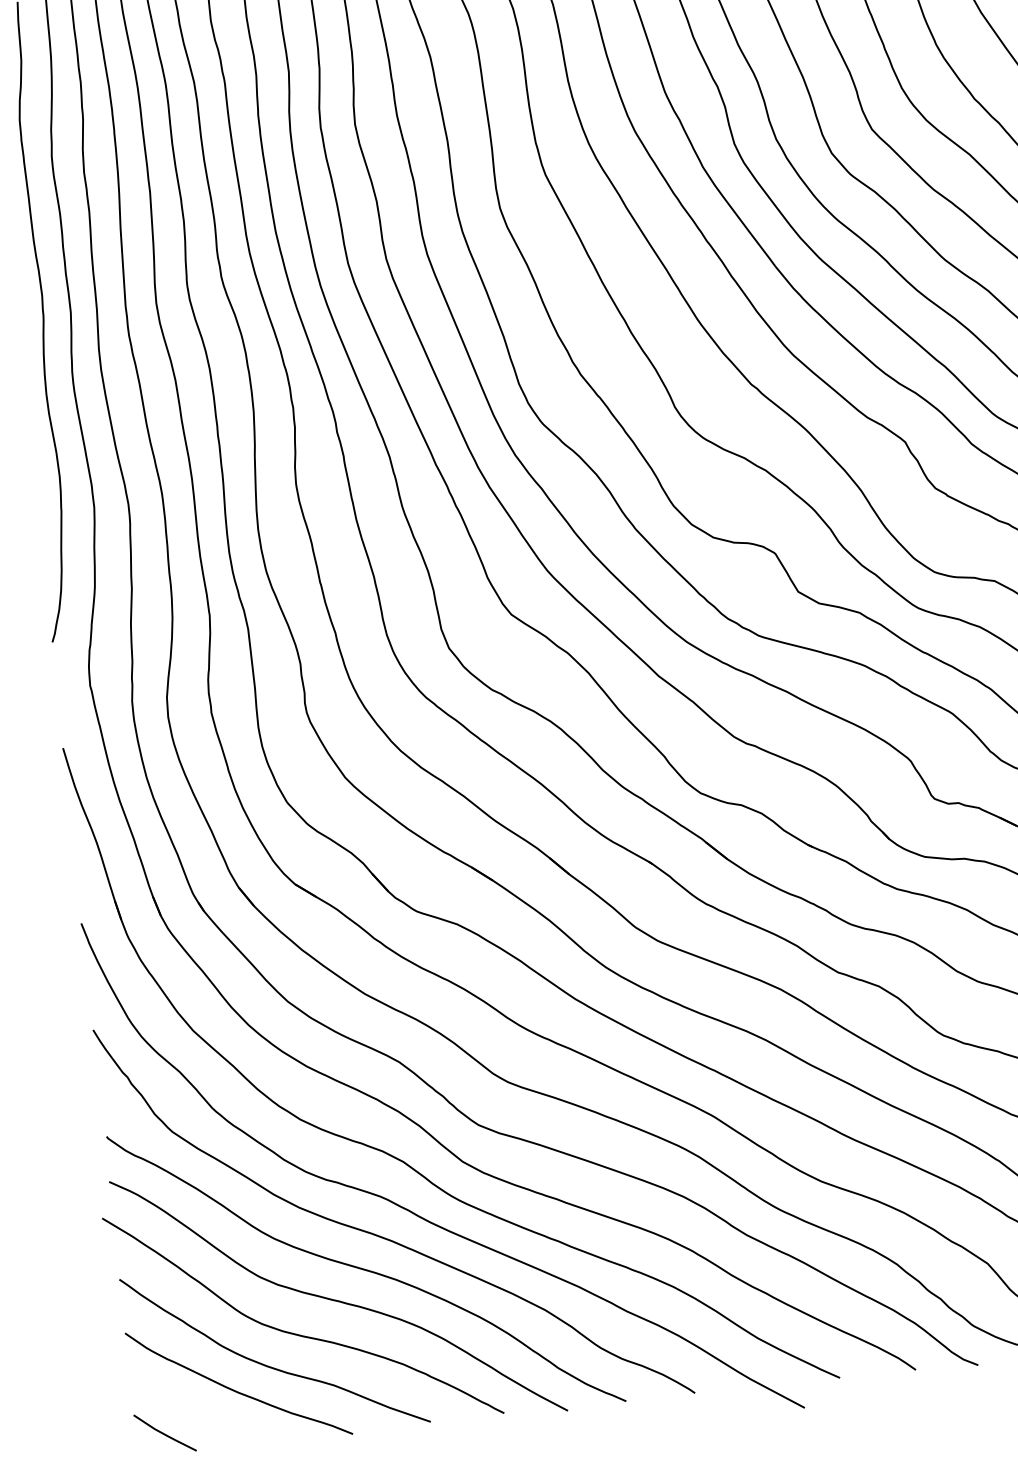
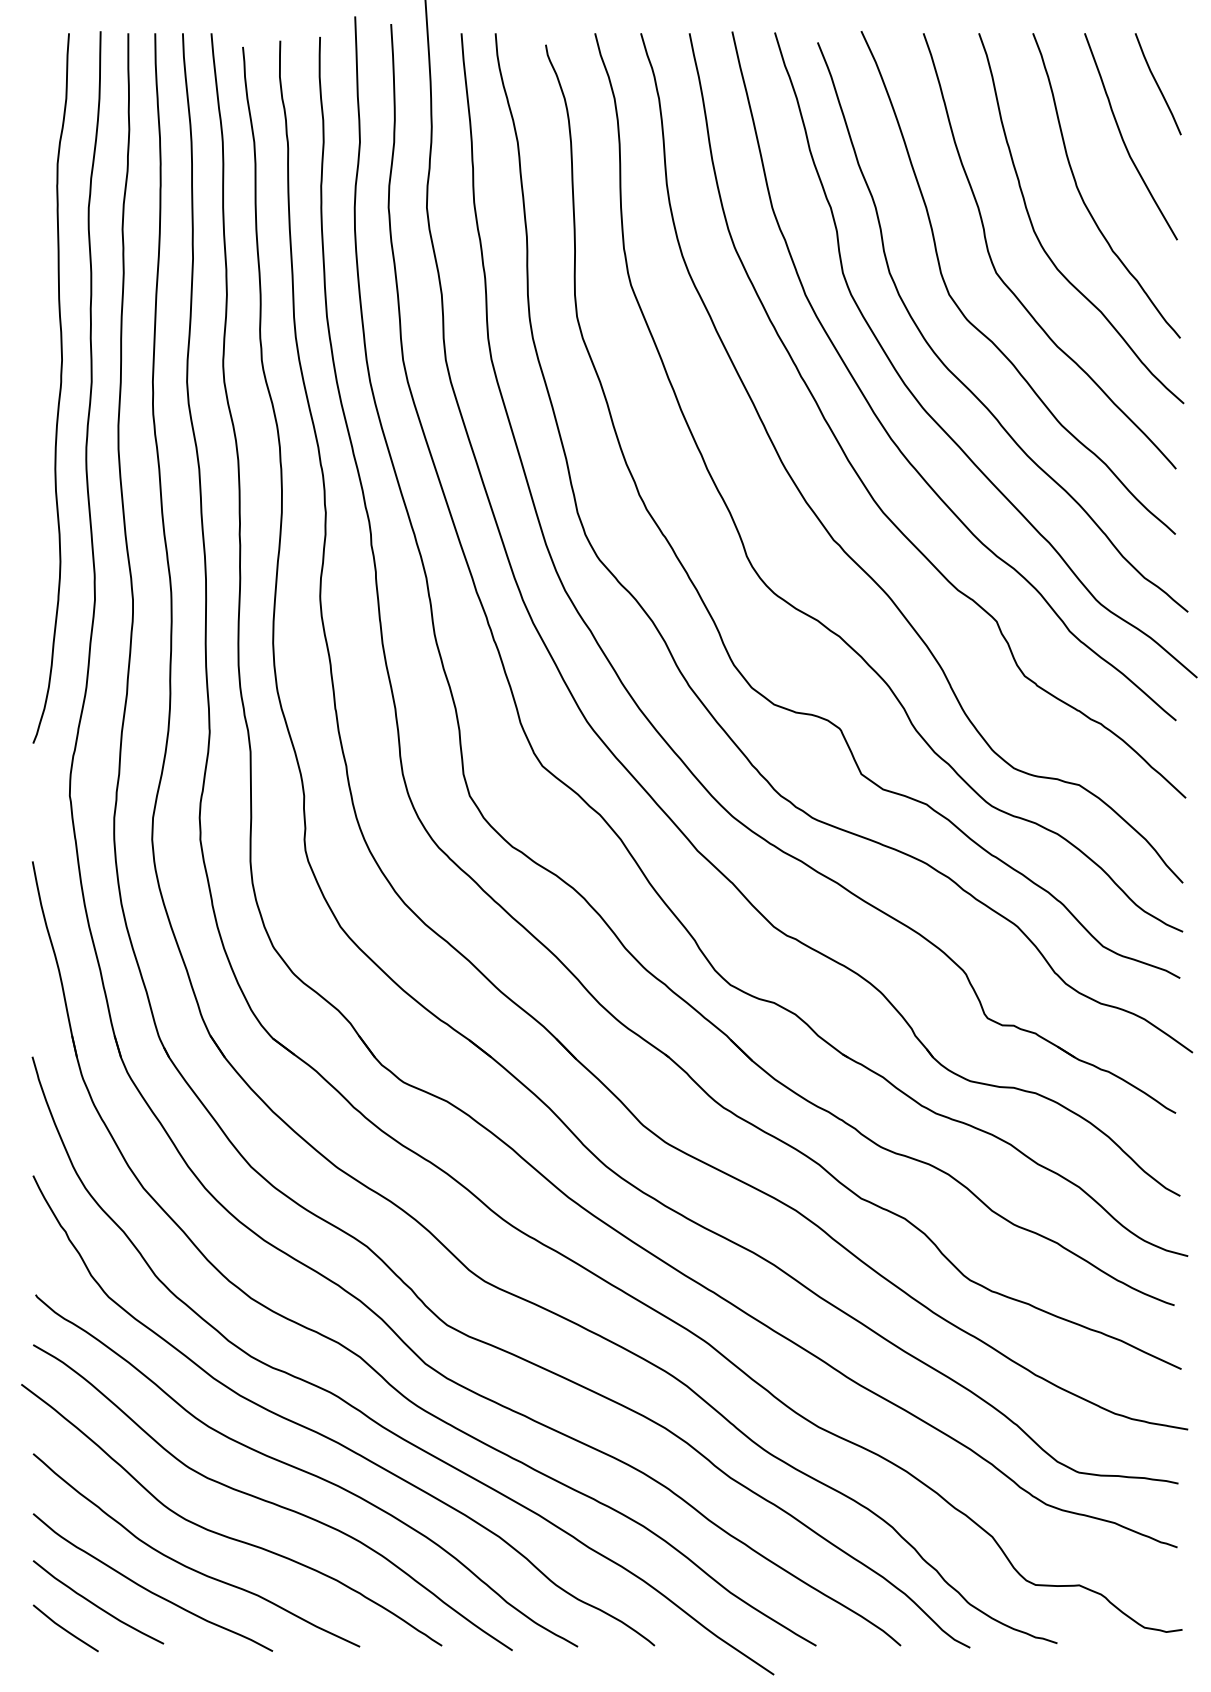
curve: (190, 1408) -> (96, 1604), added

